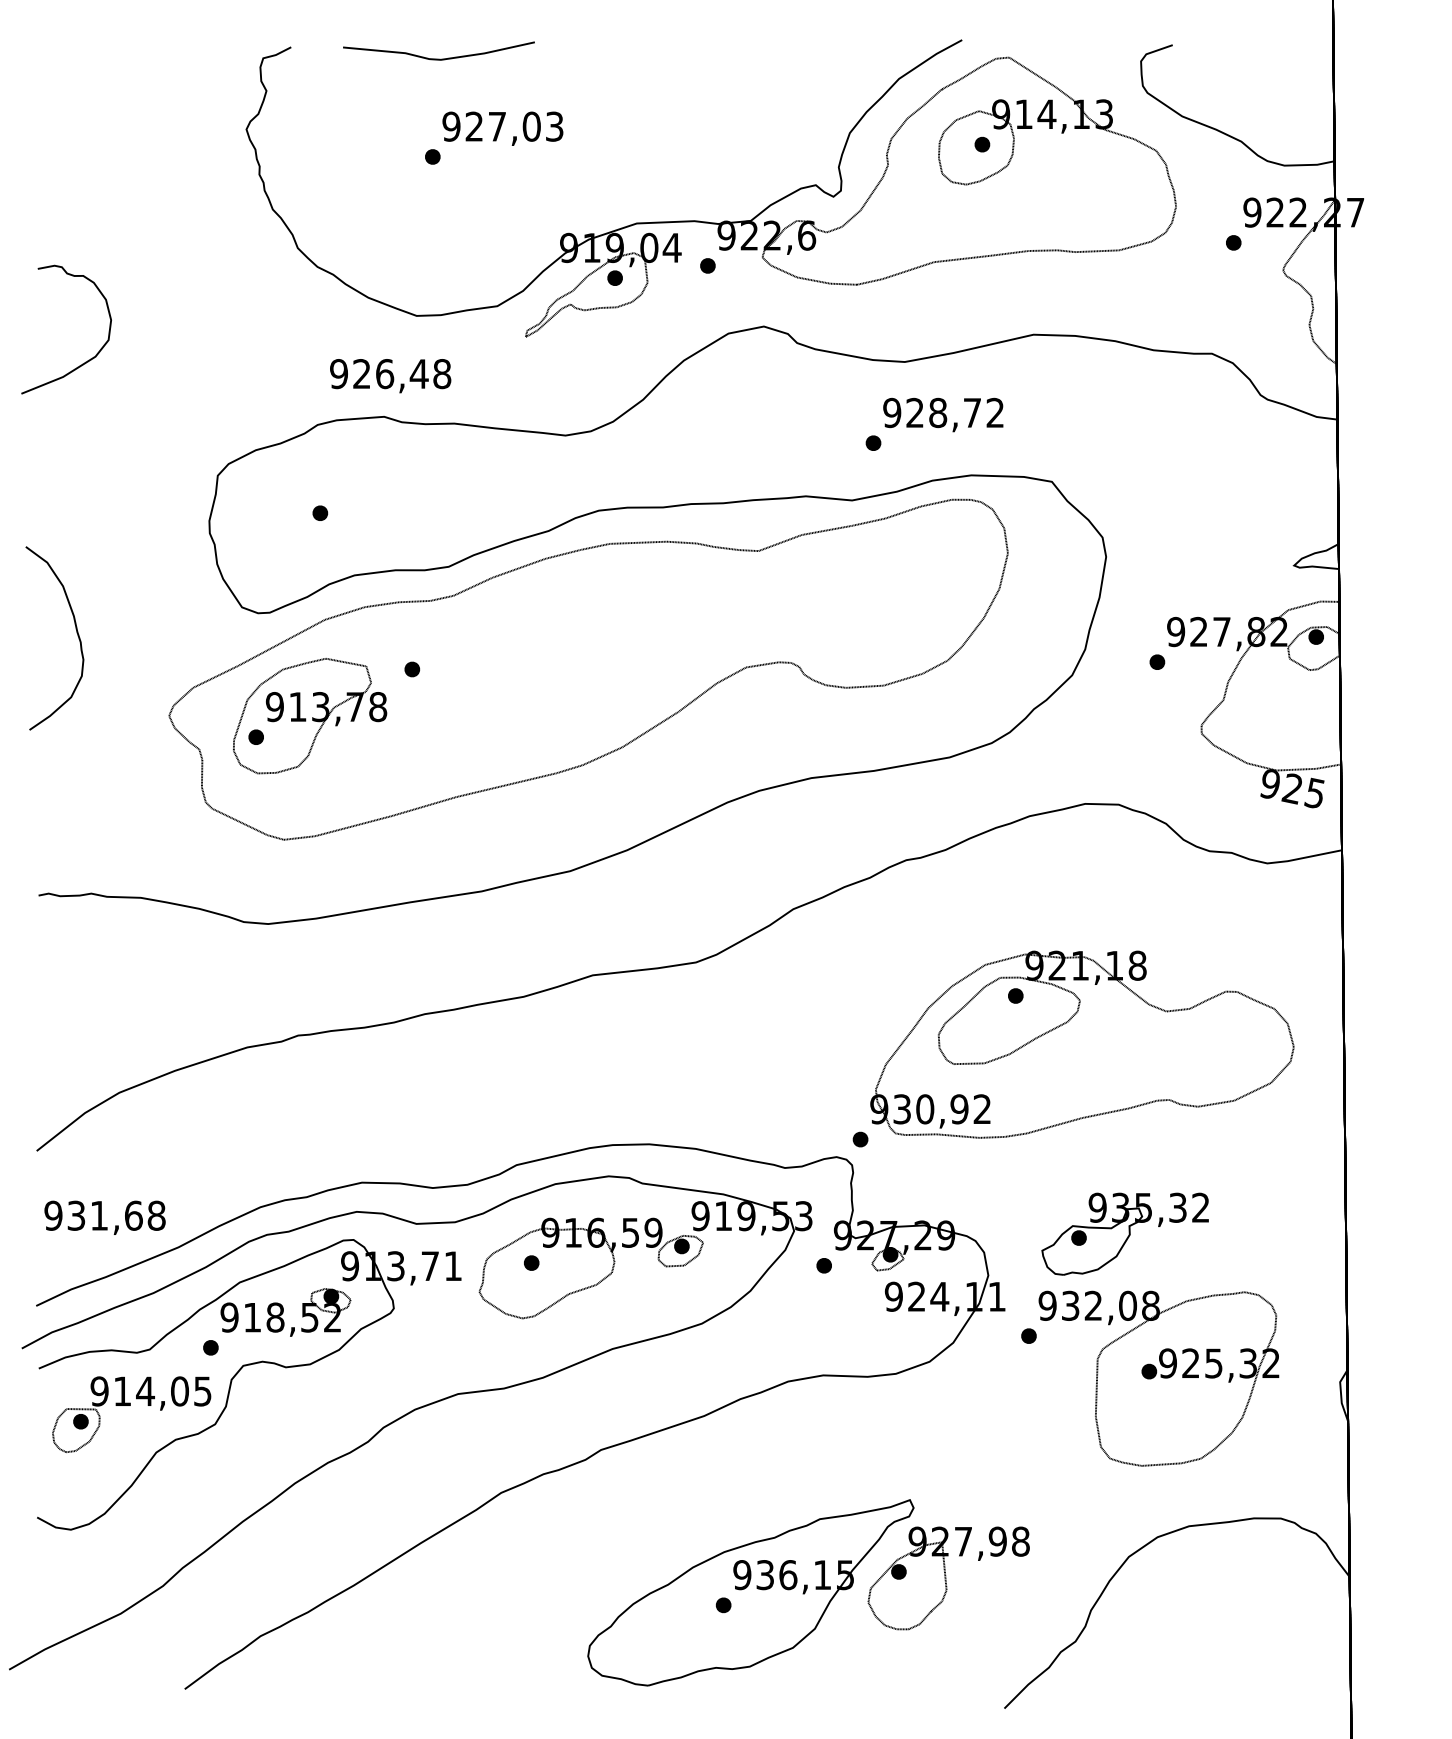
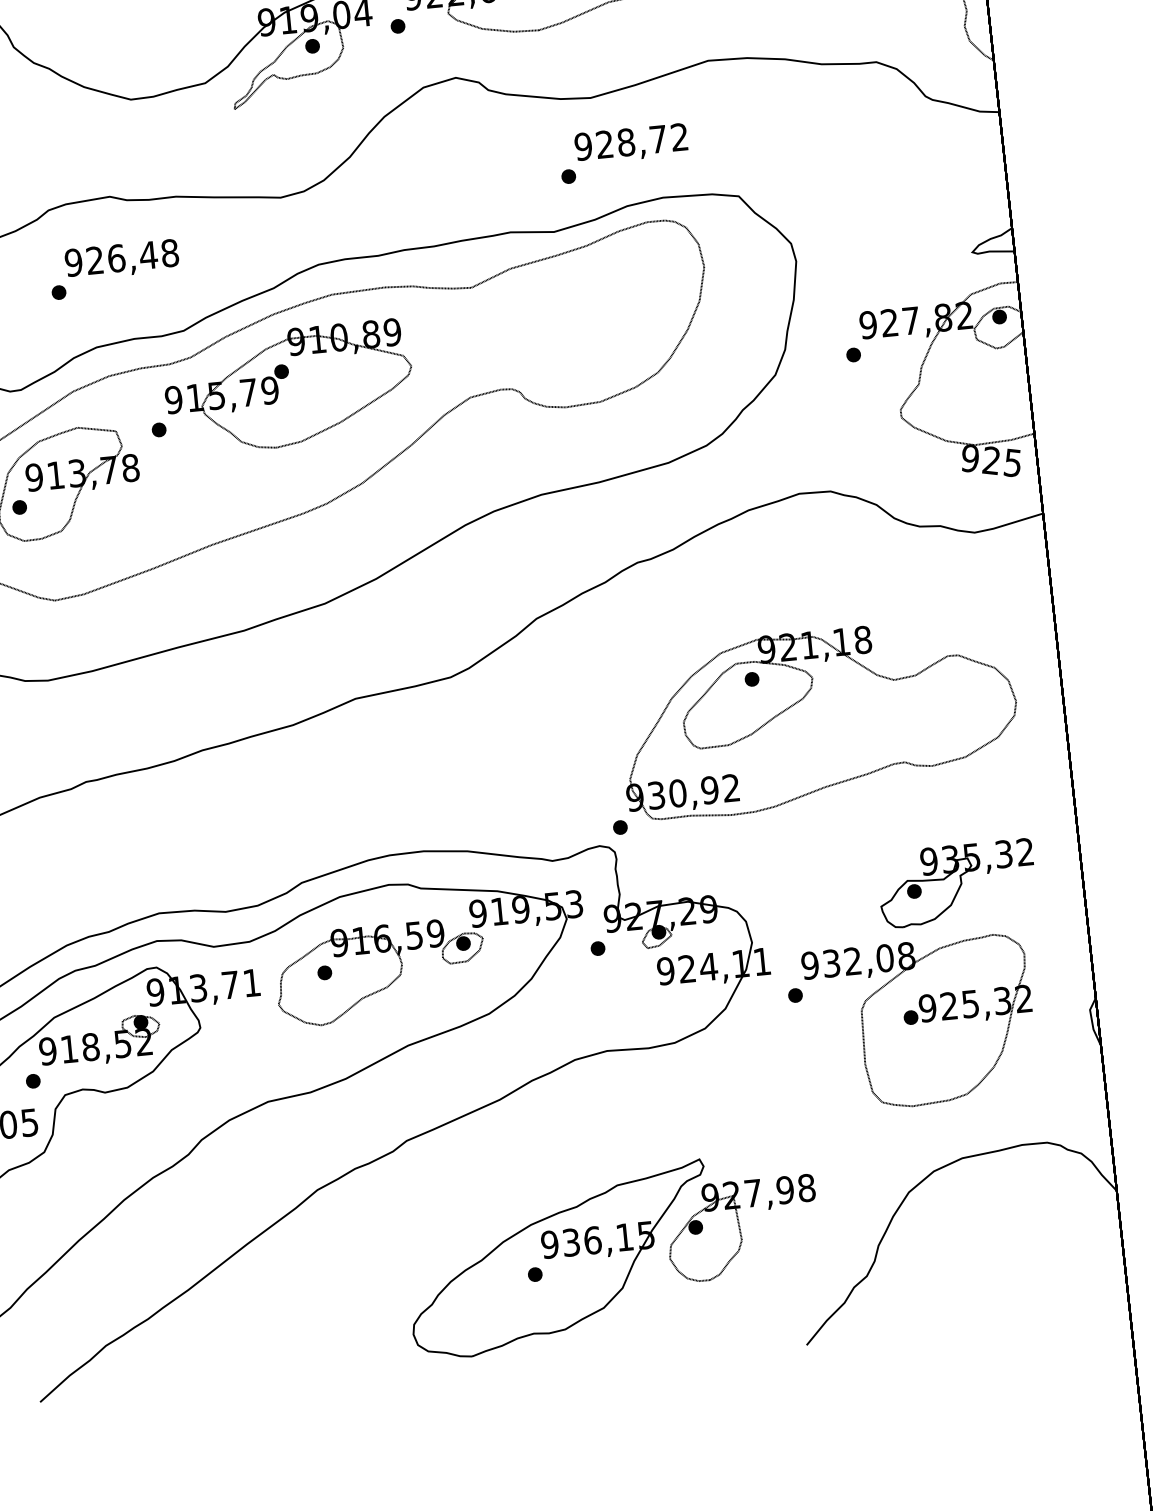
text: (390, 376) -> (121, 260), moved
part: (554, 638) -> (288, 388), added
part: (1124, 1233) -> (956, 883), moved

